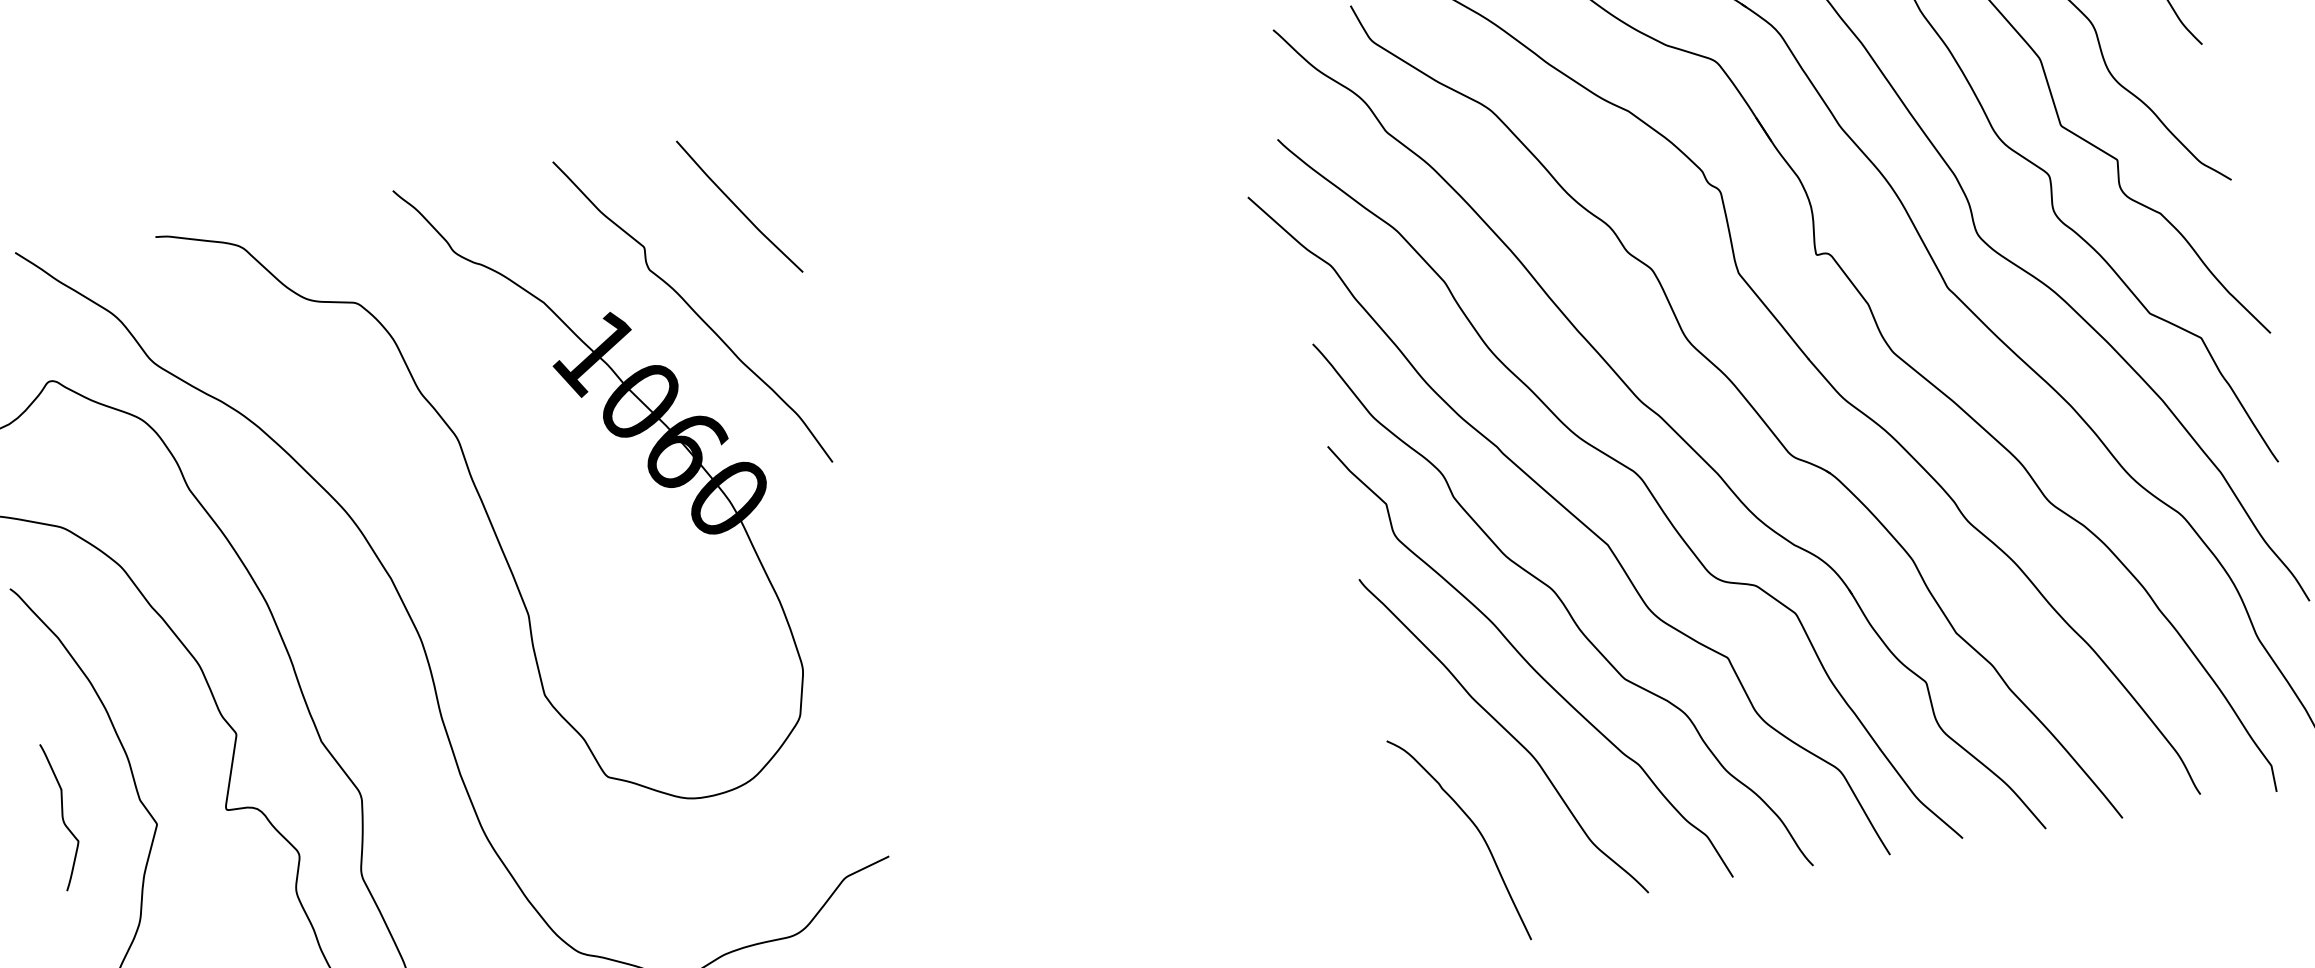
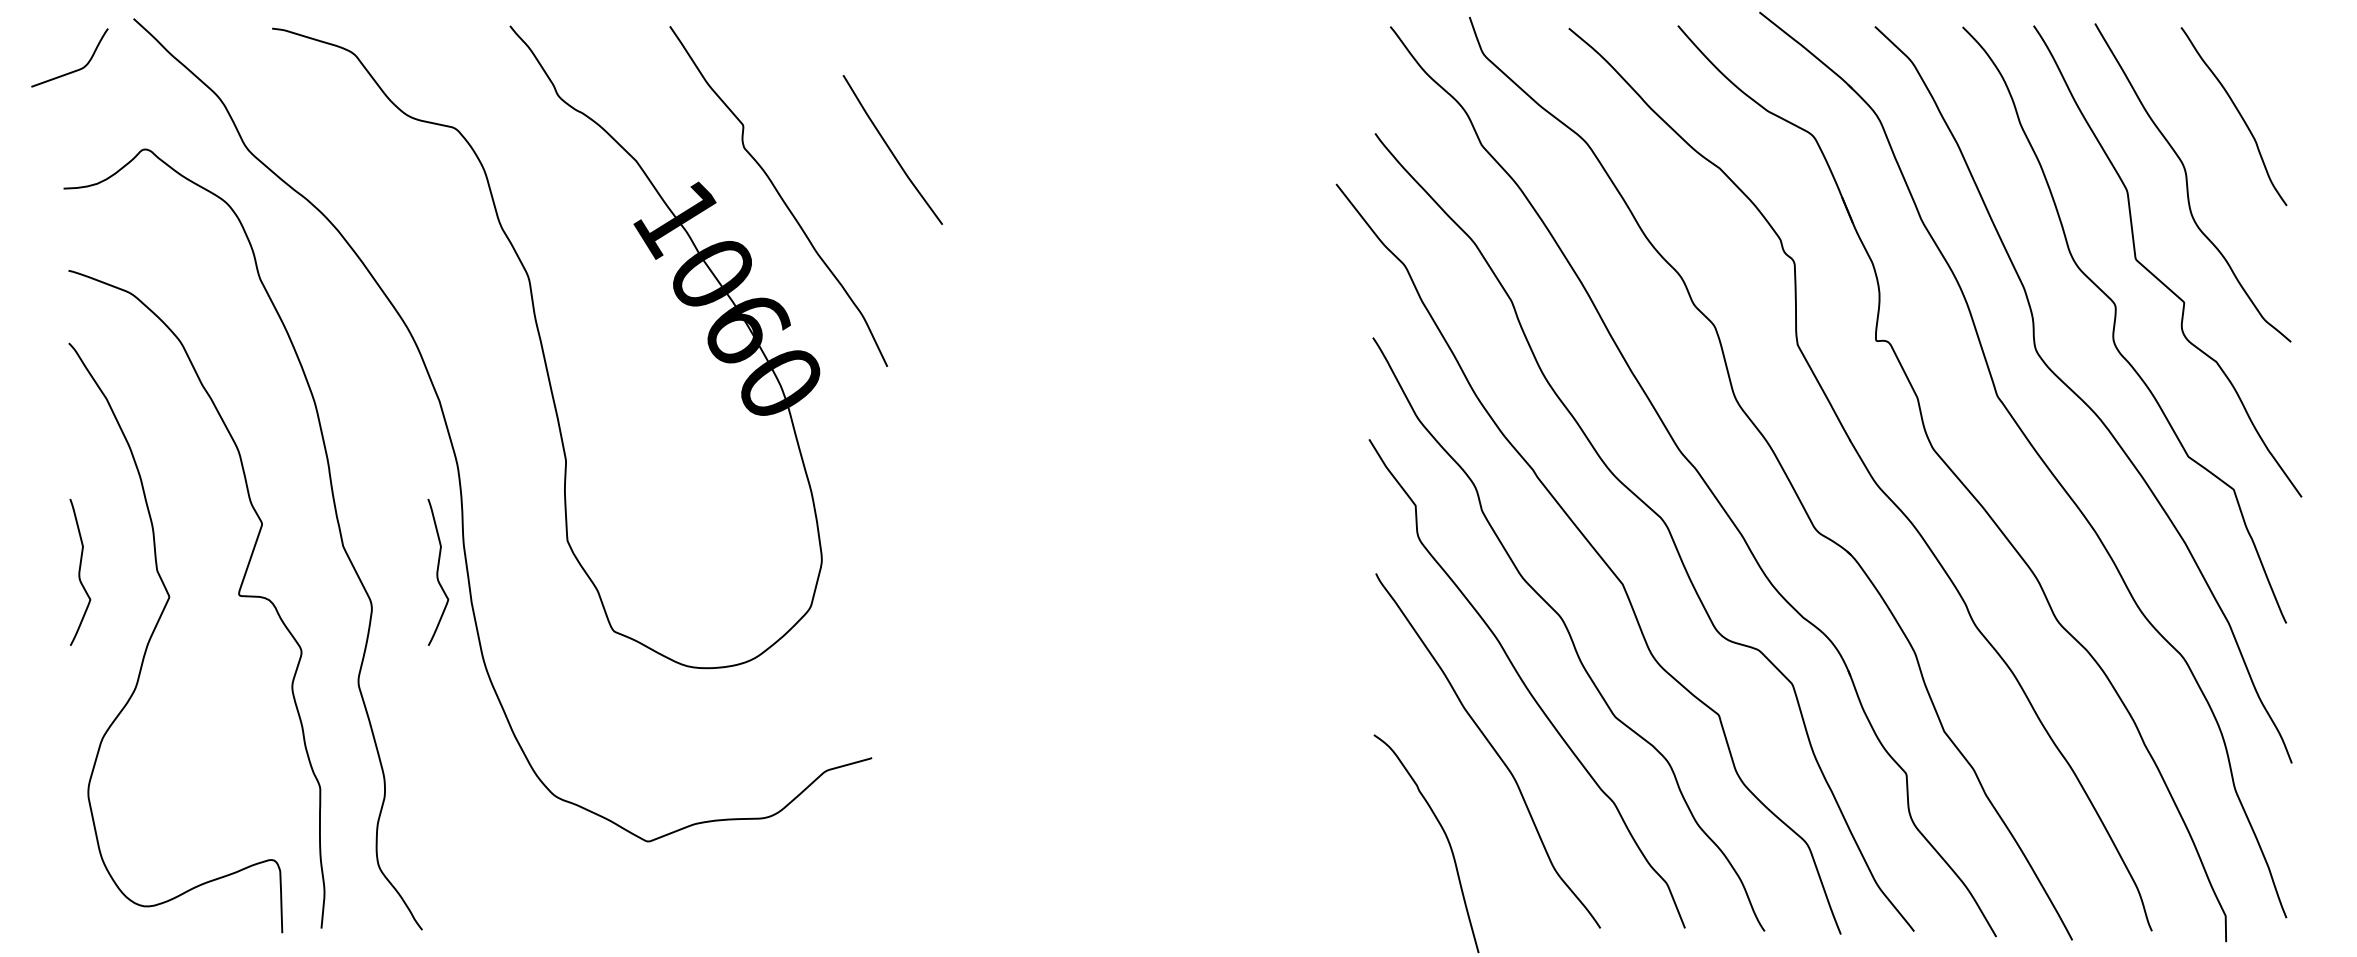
curve: (738, 207) -> (891, 150), moved
curve: (421, 749) -> (438, 571), added

